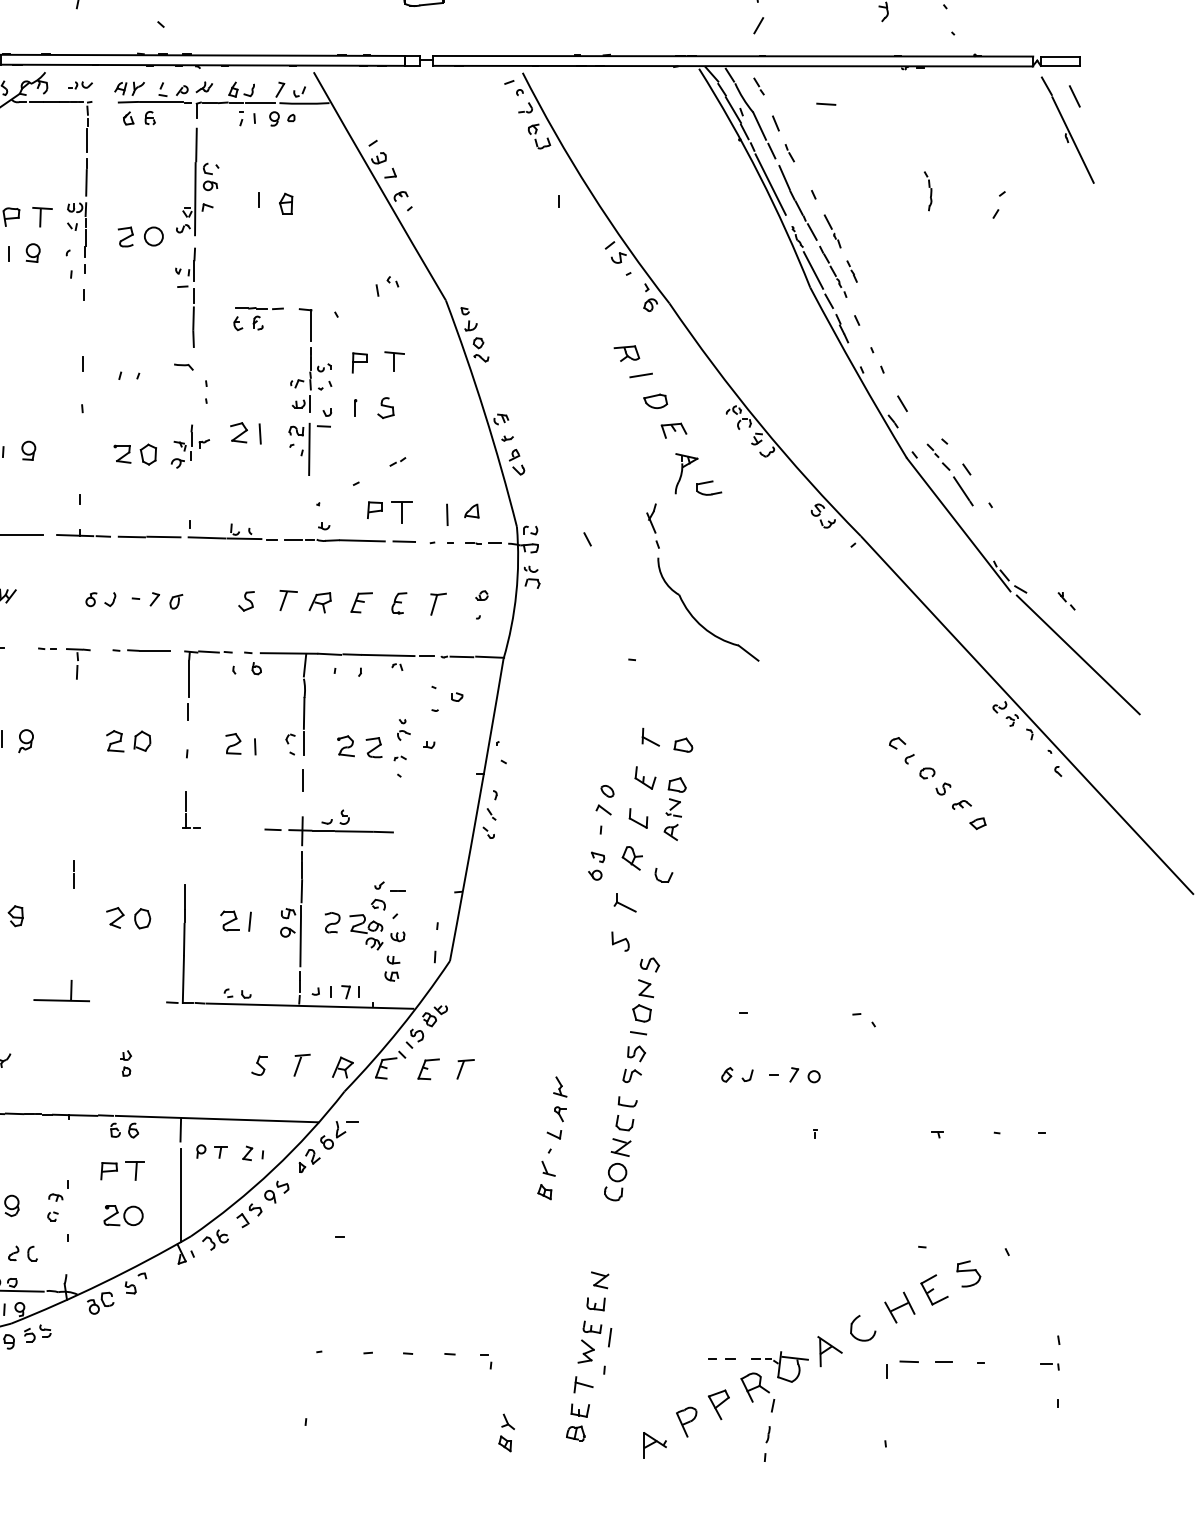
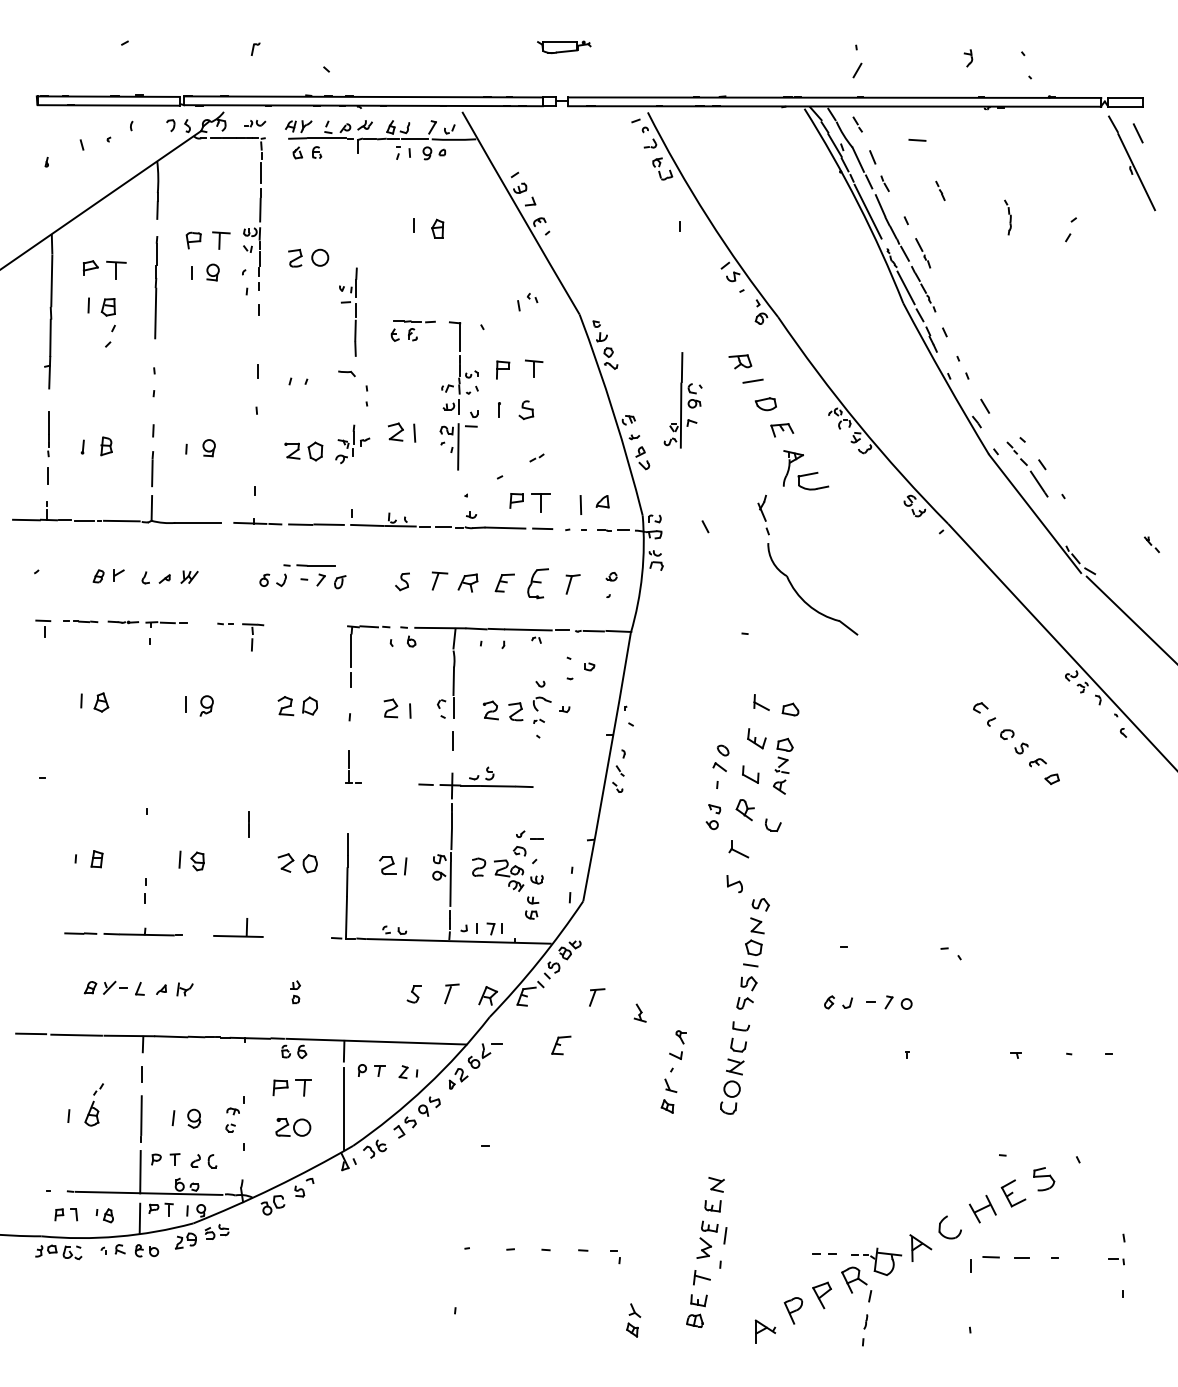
part: (196, 182) -> (682, 400), moved
part: (852, 271) -> (940, 190), moved
part: (709, 488) -> (813, 481), size x1.4
part: (1066, 600) -> (1151, 544), moved
part: (399, 603) -> (538, 583), size x1.6
line: (141, 650) -> (309, 565), moved
part: (404, 729) -> (542, 695), size x1.6
part: (428, 1069) -> (561, 1045), moved
part: (559, 1086) -> (639, 1012), moved

